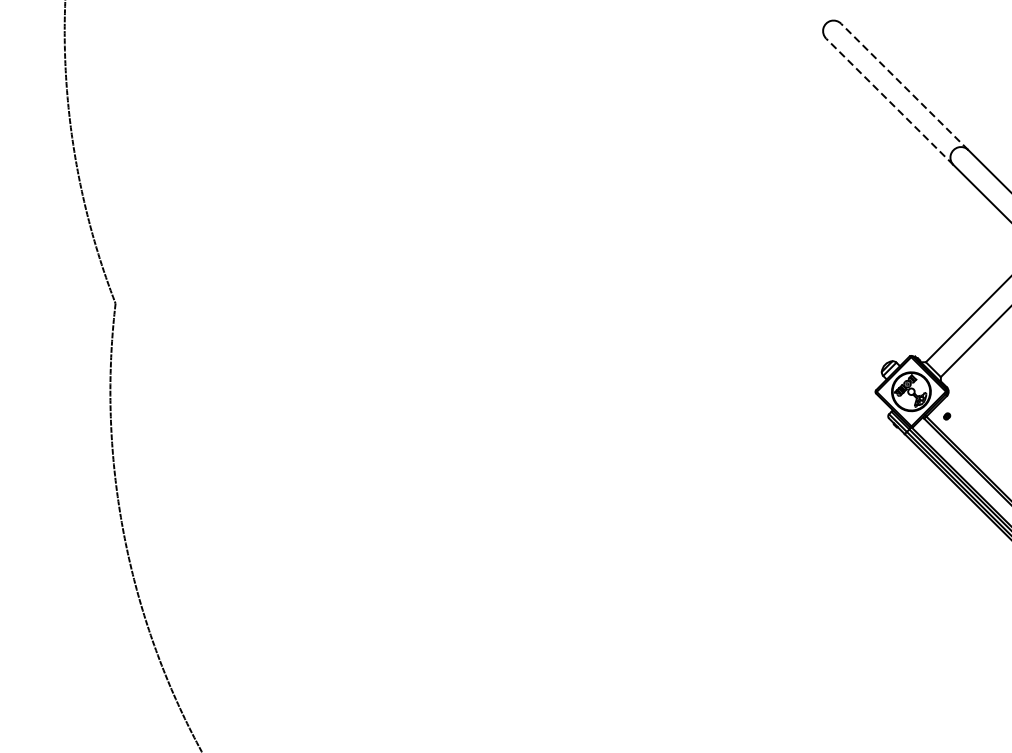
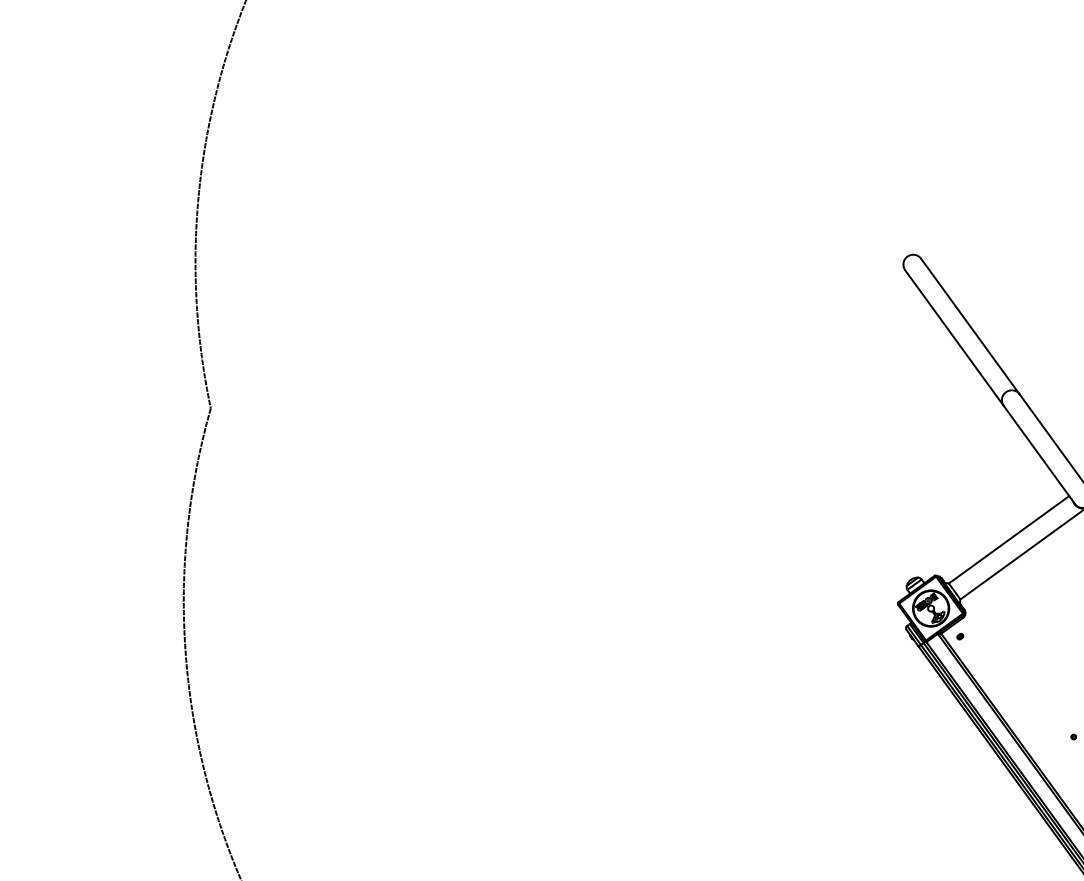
line: (904, 86) -> (970, 326), dashed -> solid
line: (889, 102) -> (954, 338), dashed -> solid

